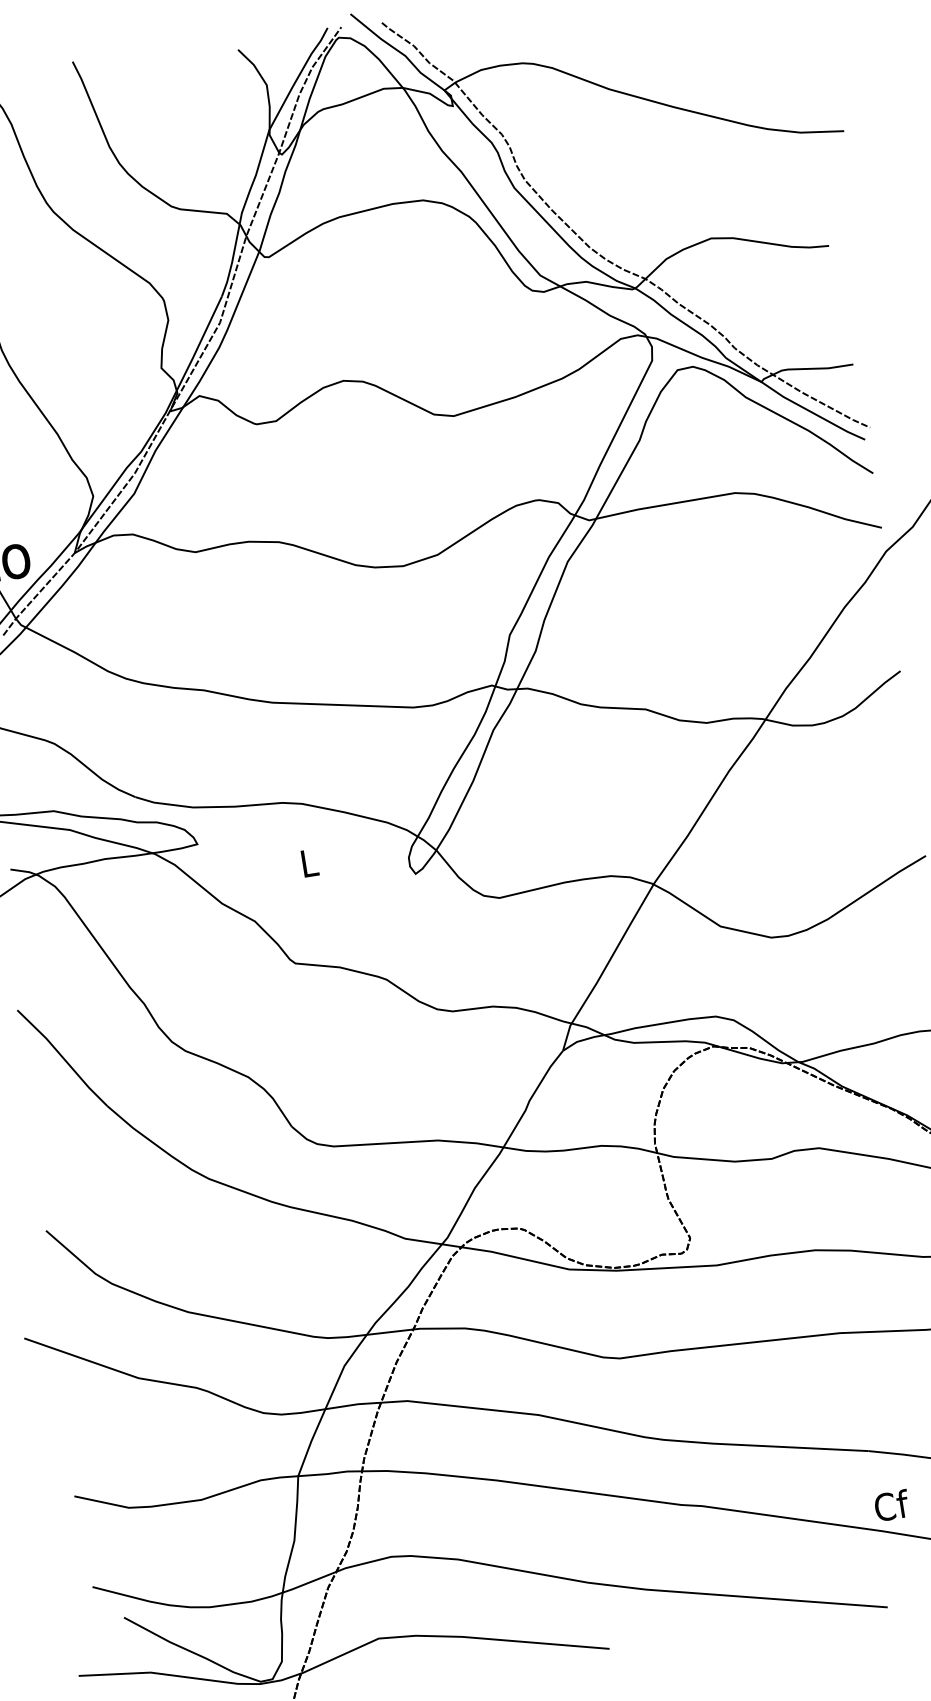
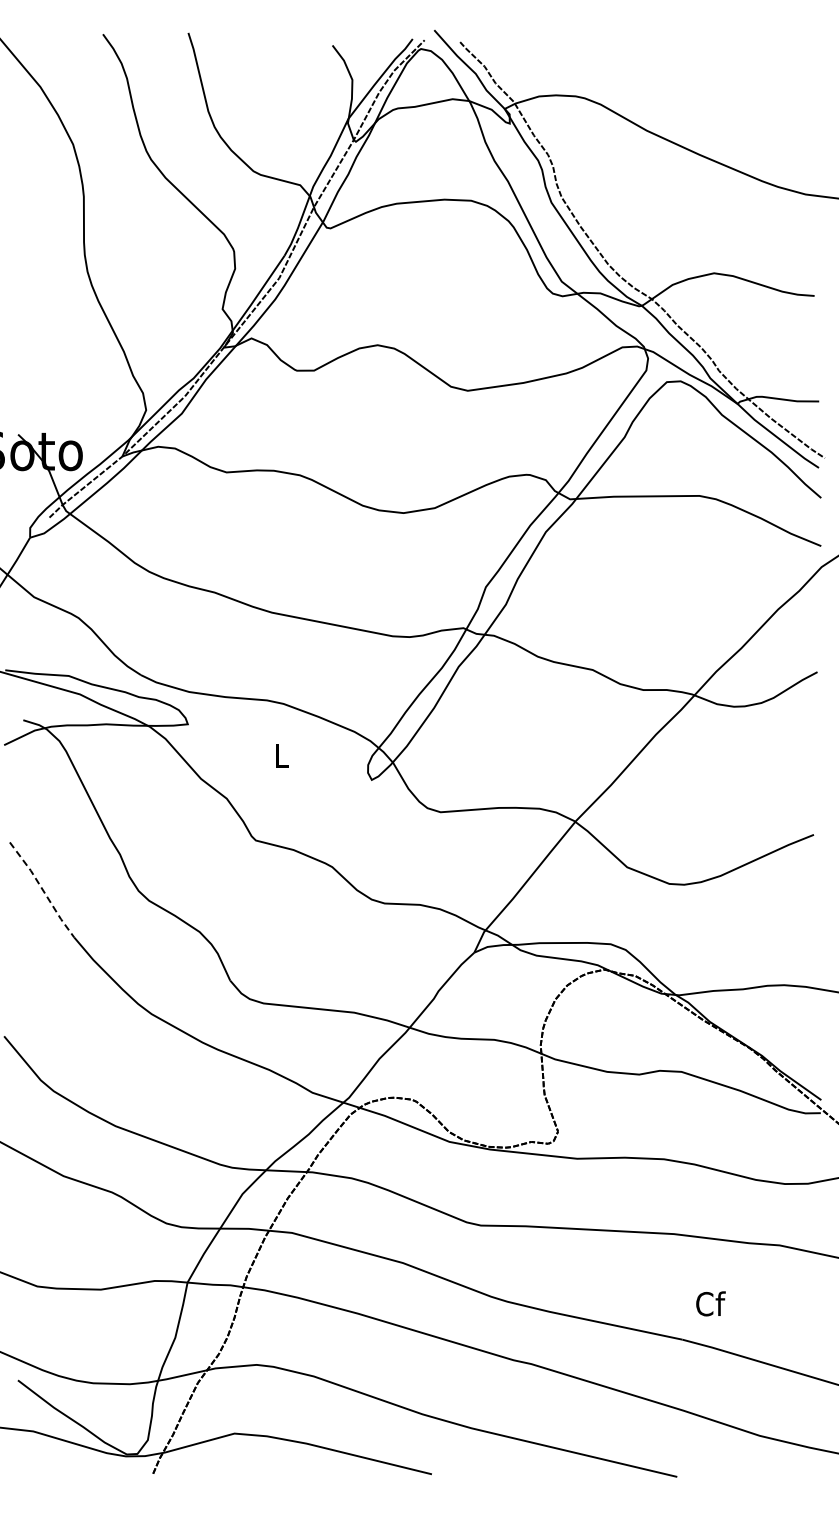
line: (62, 1057) -> (42, 889), solid -> dashed
text: (891, 1505) -> (710, 1303), moved

